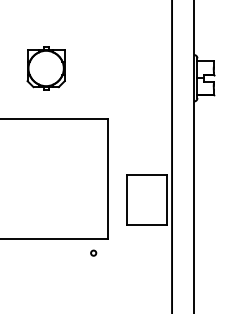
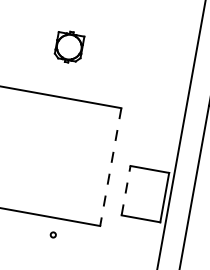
part: (45, 68) -> (68, 47), size x0.7
line: (108, 179) -> (111, 167), solid -> dashed
line: (127, 199) -> (126, 190), solid -> dashed
circle: (93, 252) -> (53, 234), moved

